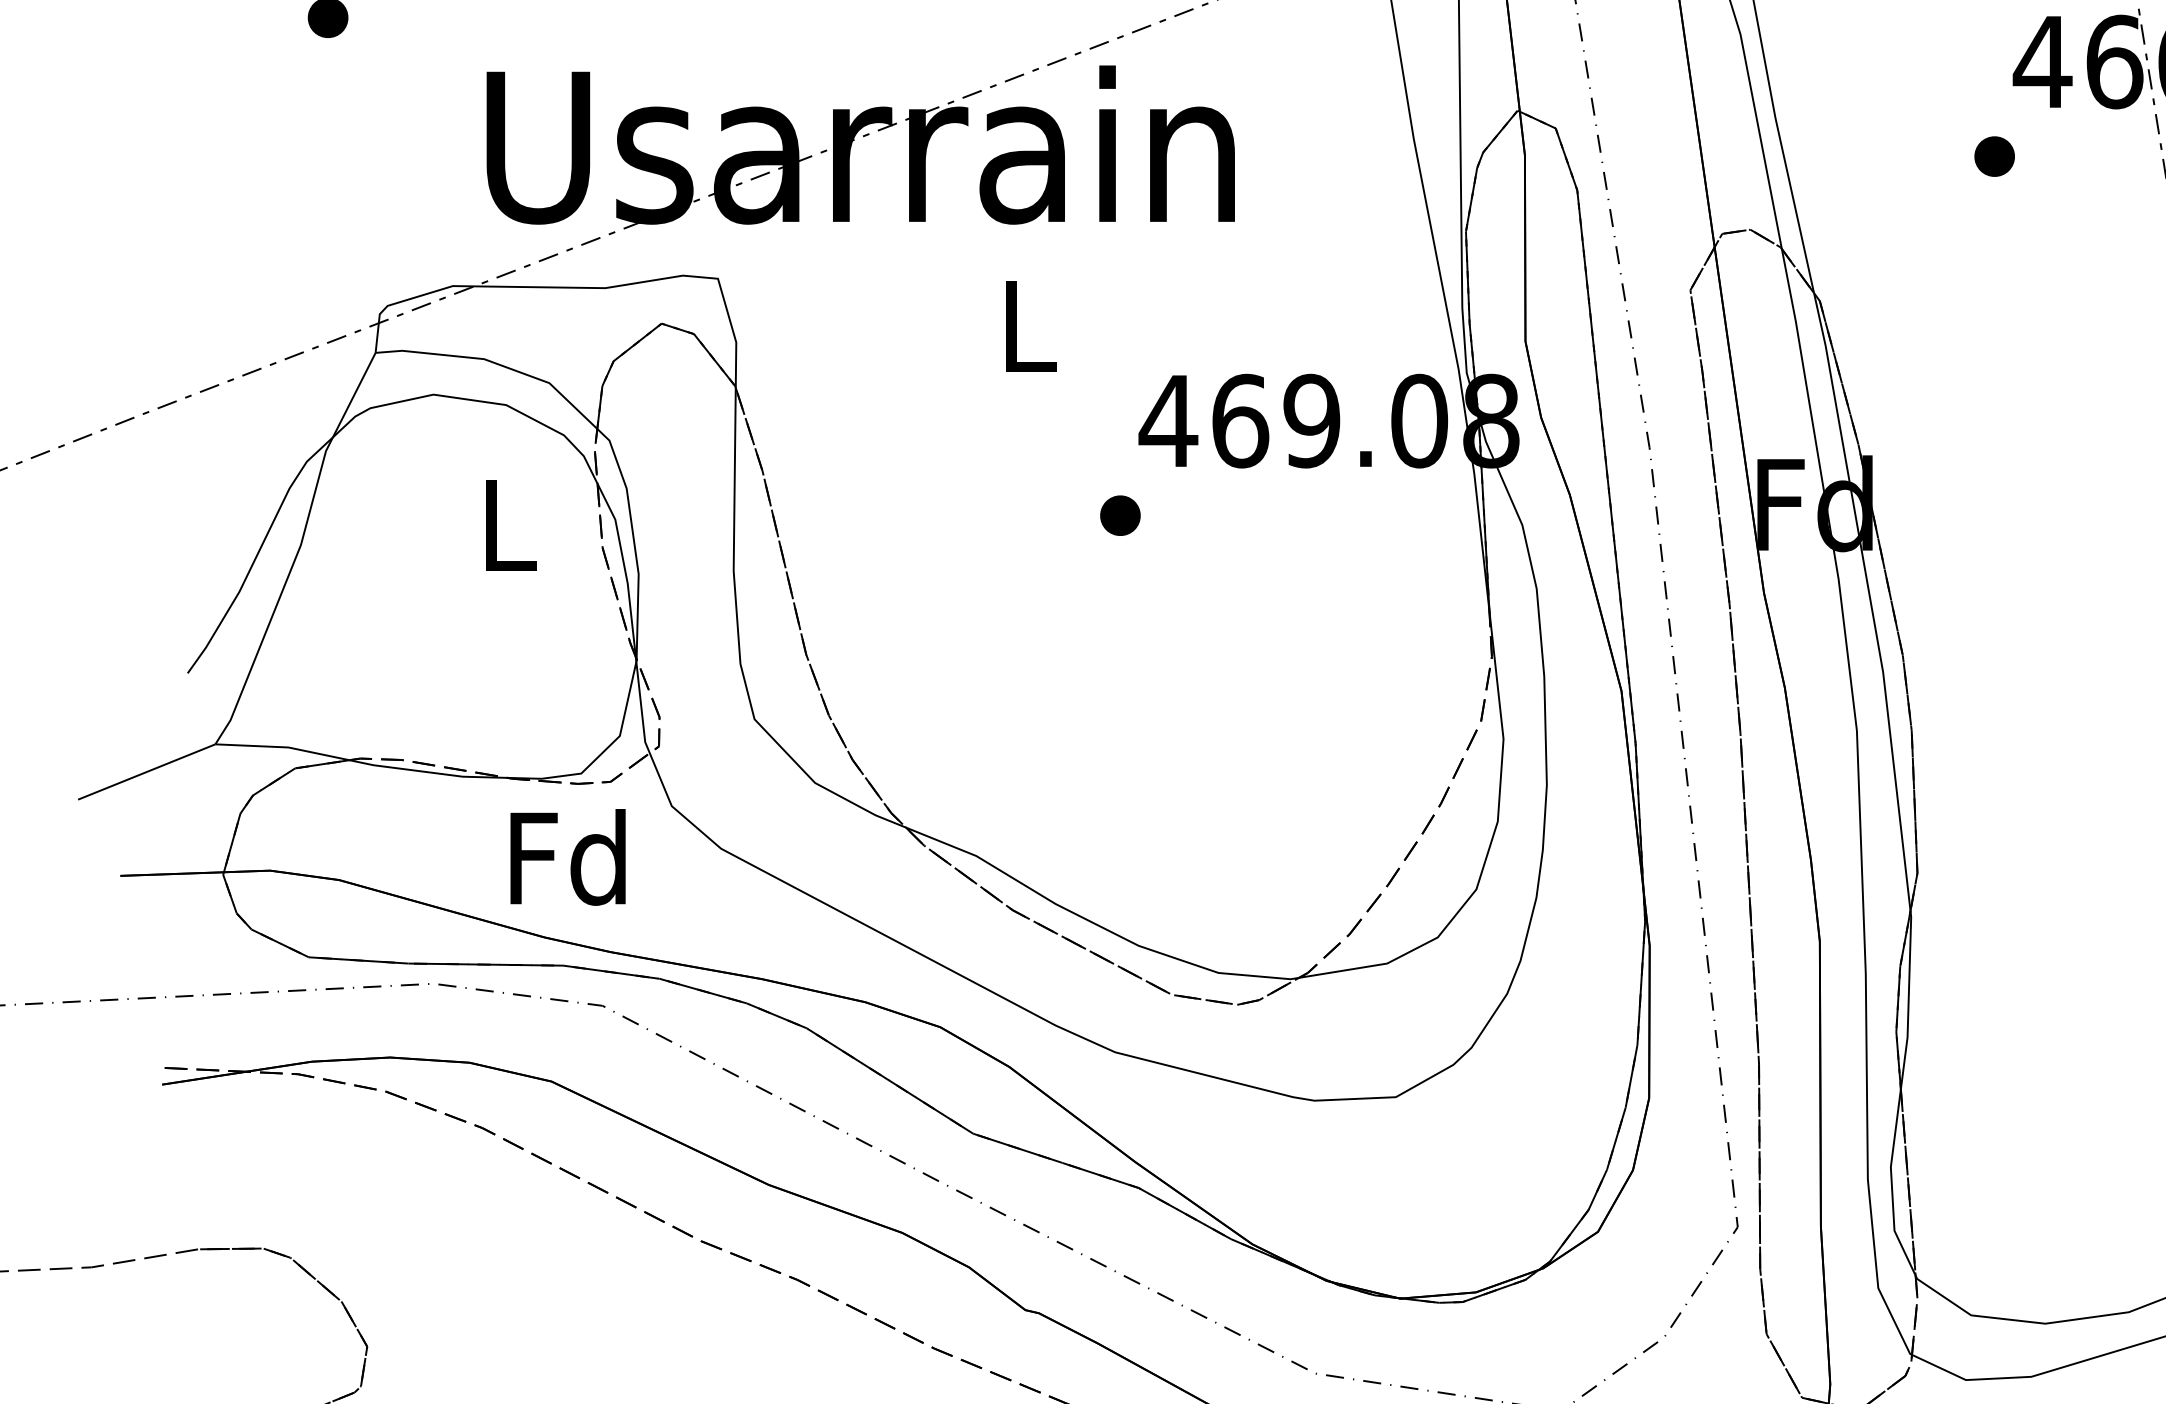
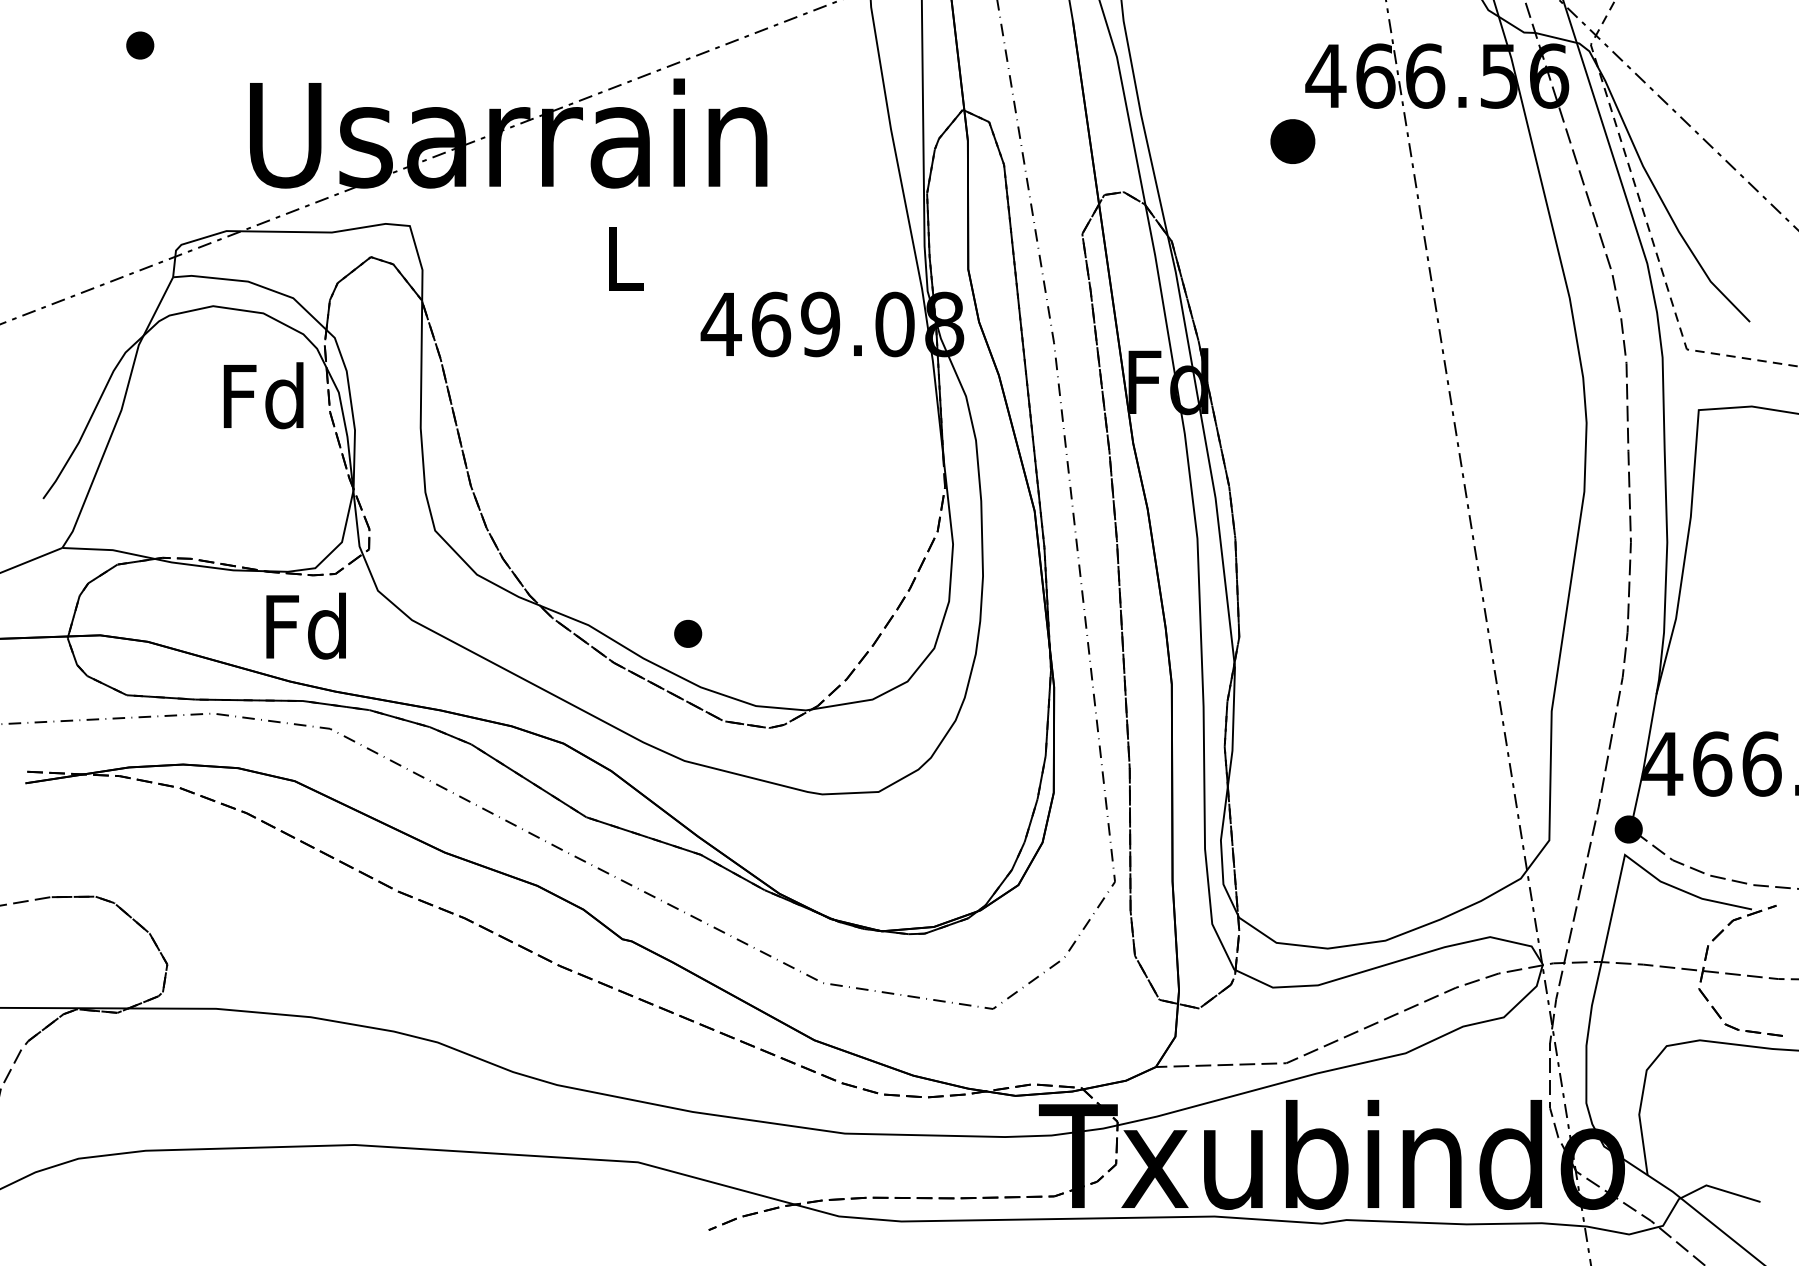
part: (1994, 156) -> (1292, 141), size x1.6
part: (1120, 515) -> (688, 633), moved
text: (506, 523) -> (263, 395), L -> Fd

